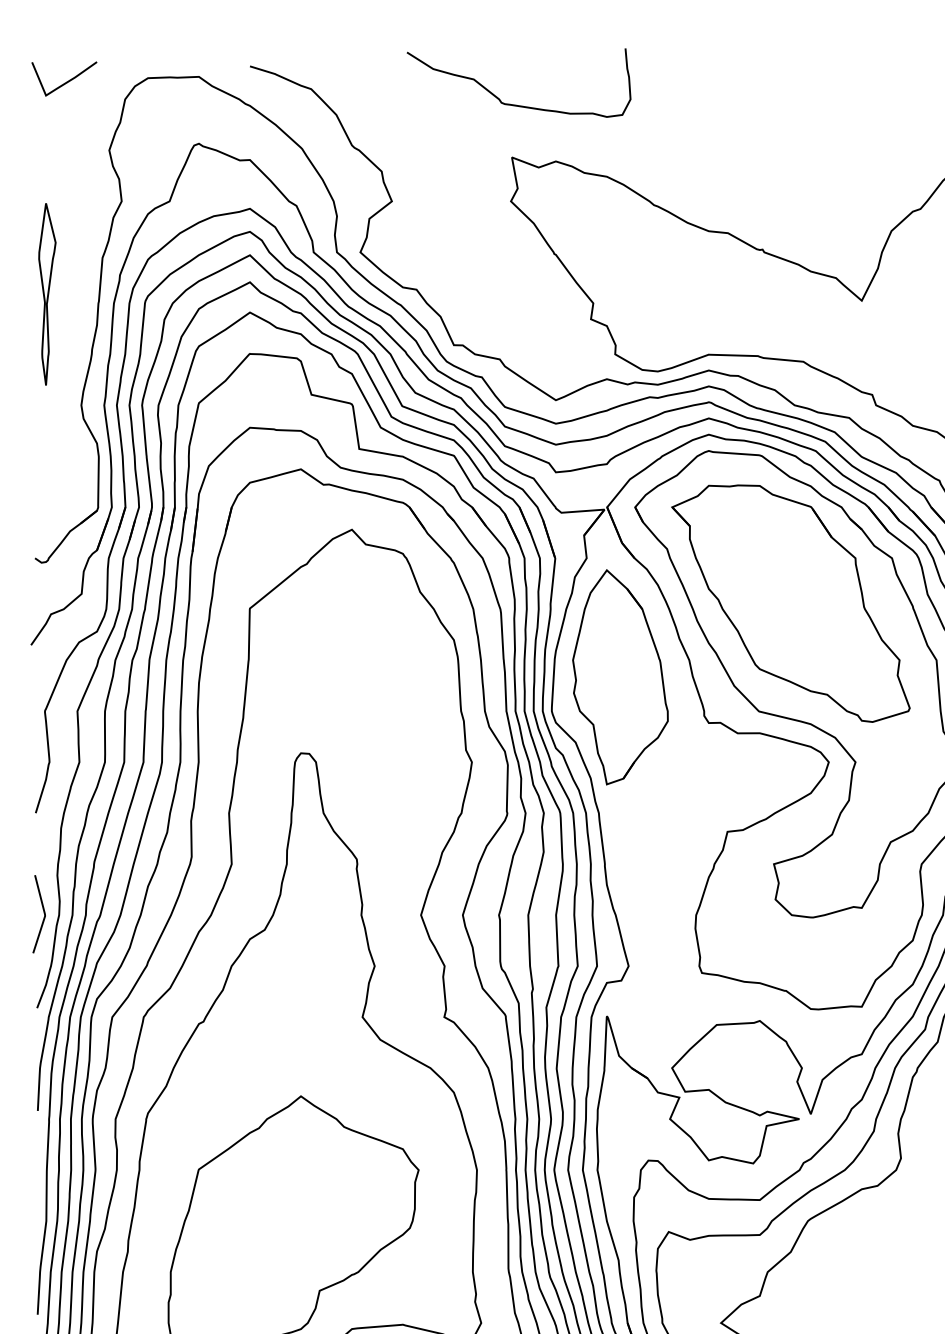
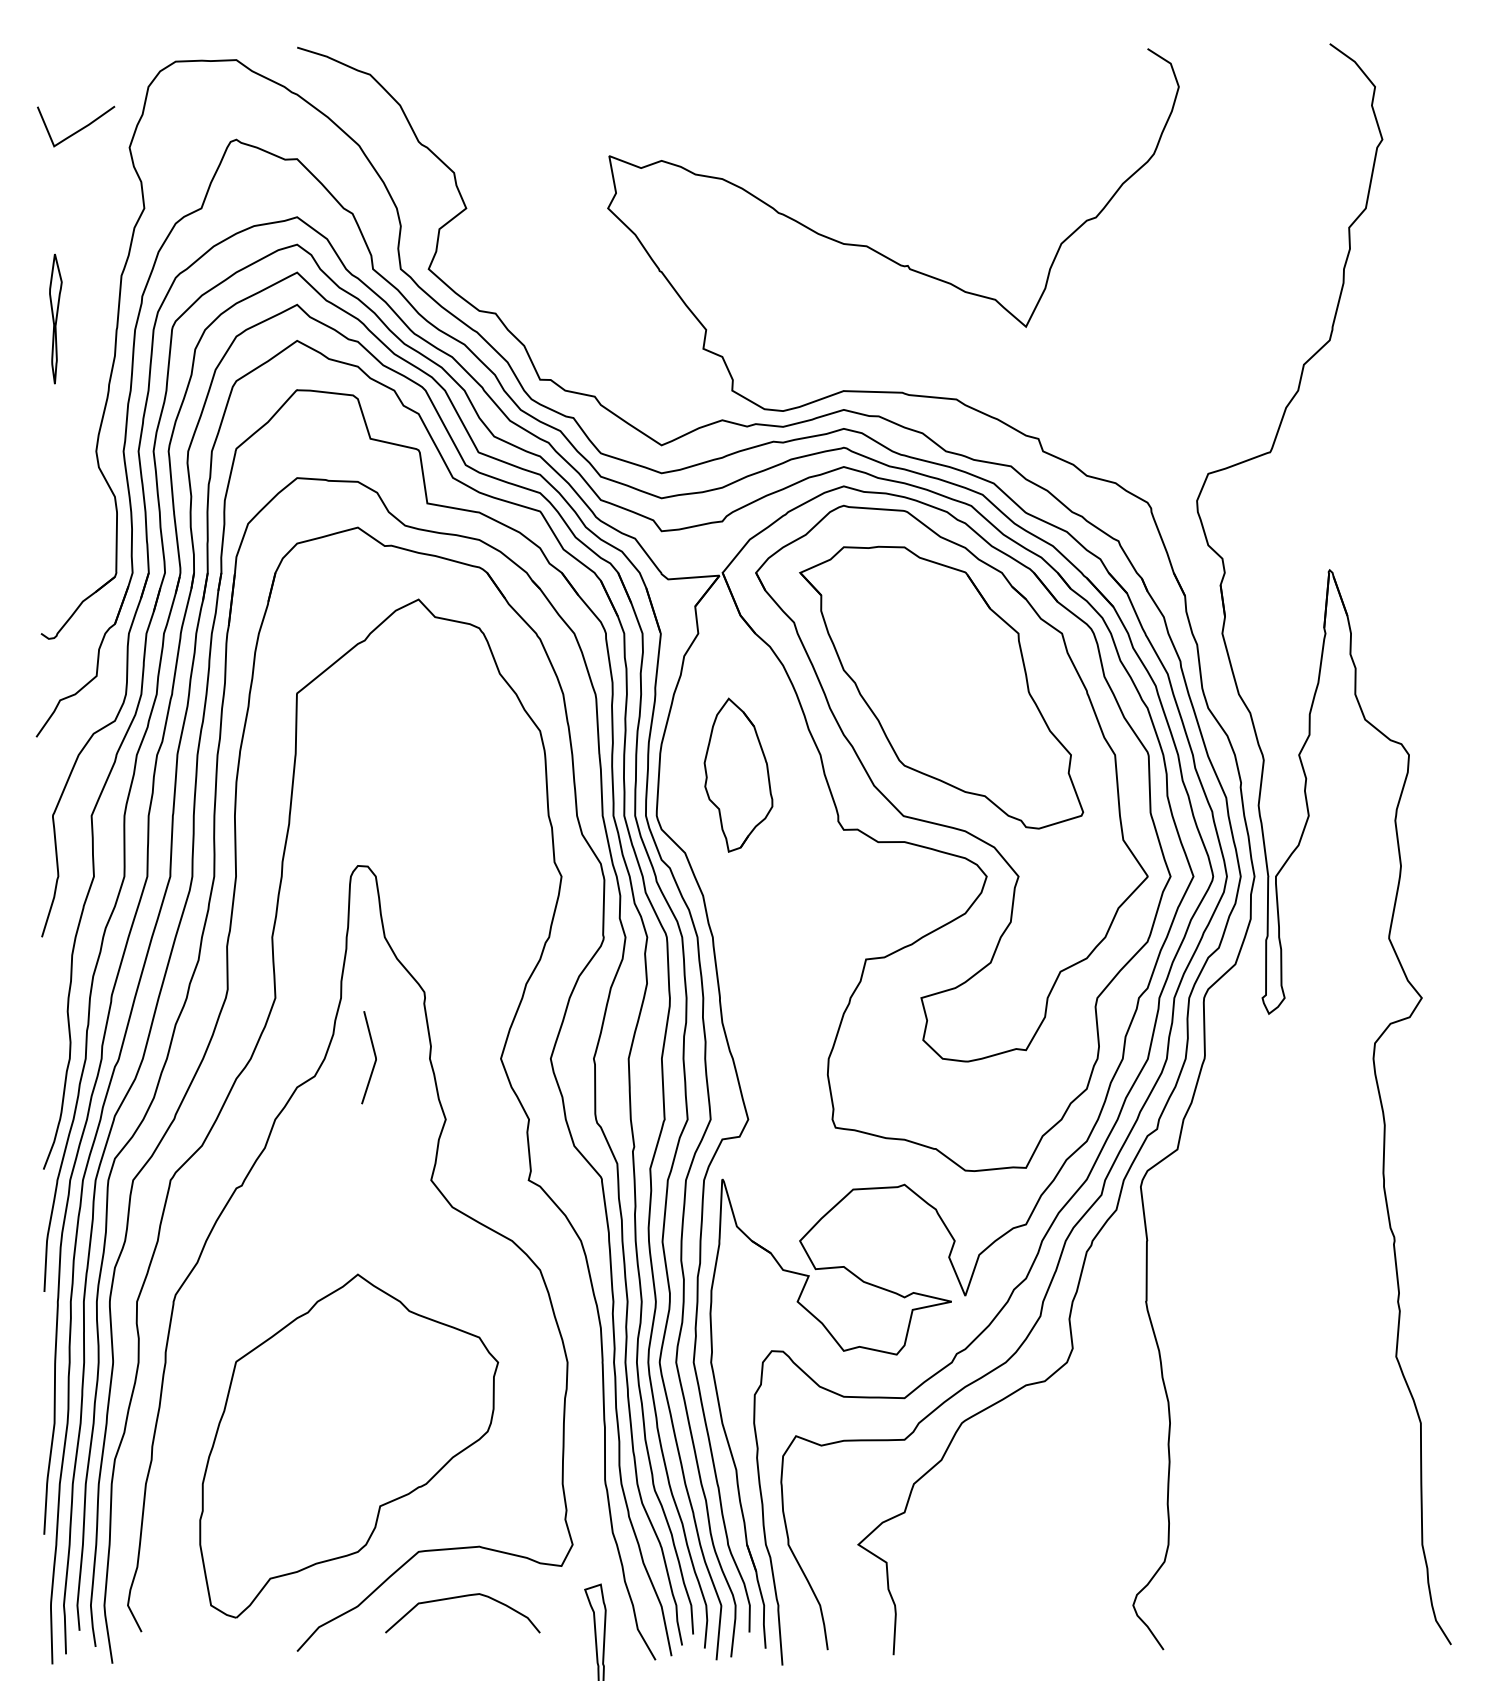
line: (65, 82) -> (77, 130), moved
curve: (513, 104) -> (610, 92), removed
part: (47, 293) -> (55, 318), size x0.6
part: (620, 676) -> (738, 774), size x0.6
line: (43, 913) -> (374, 1056), moved

